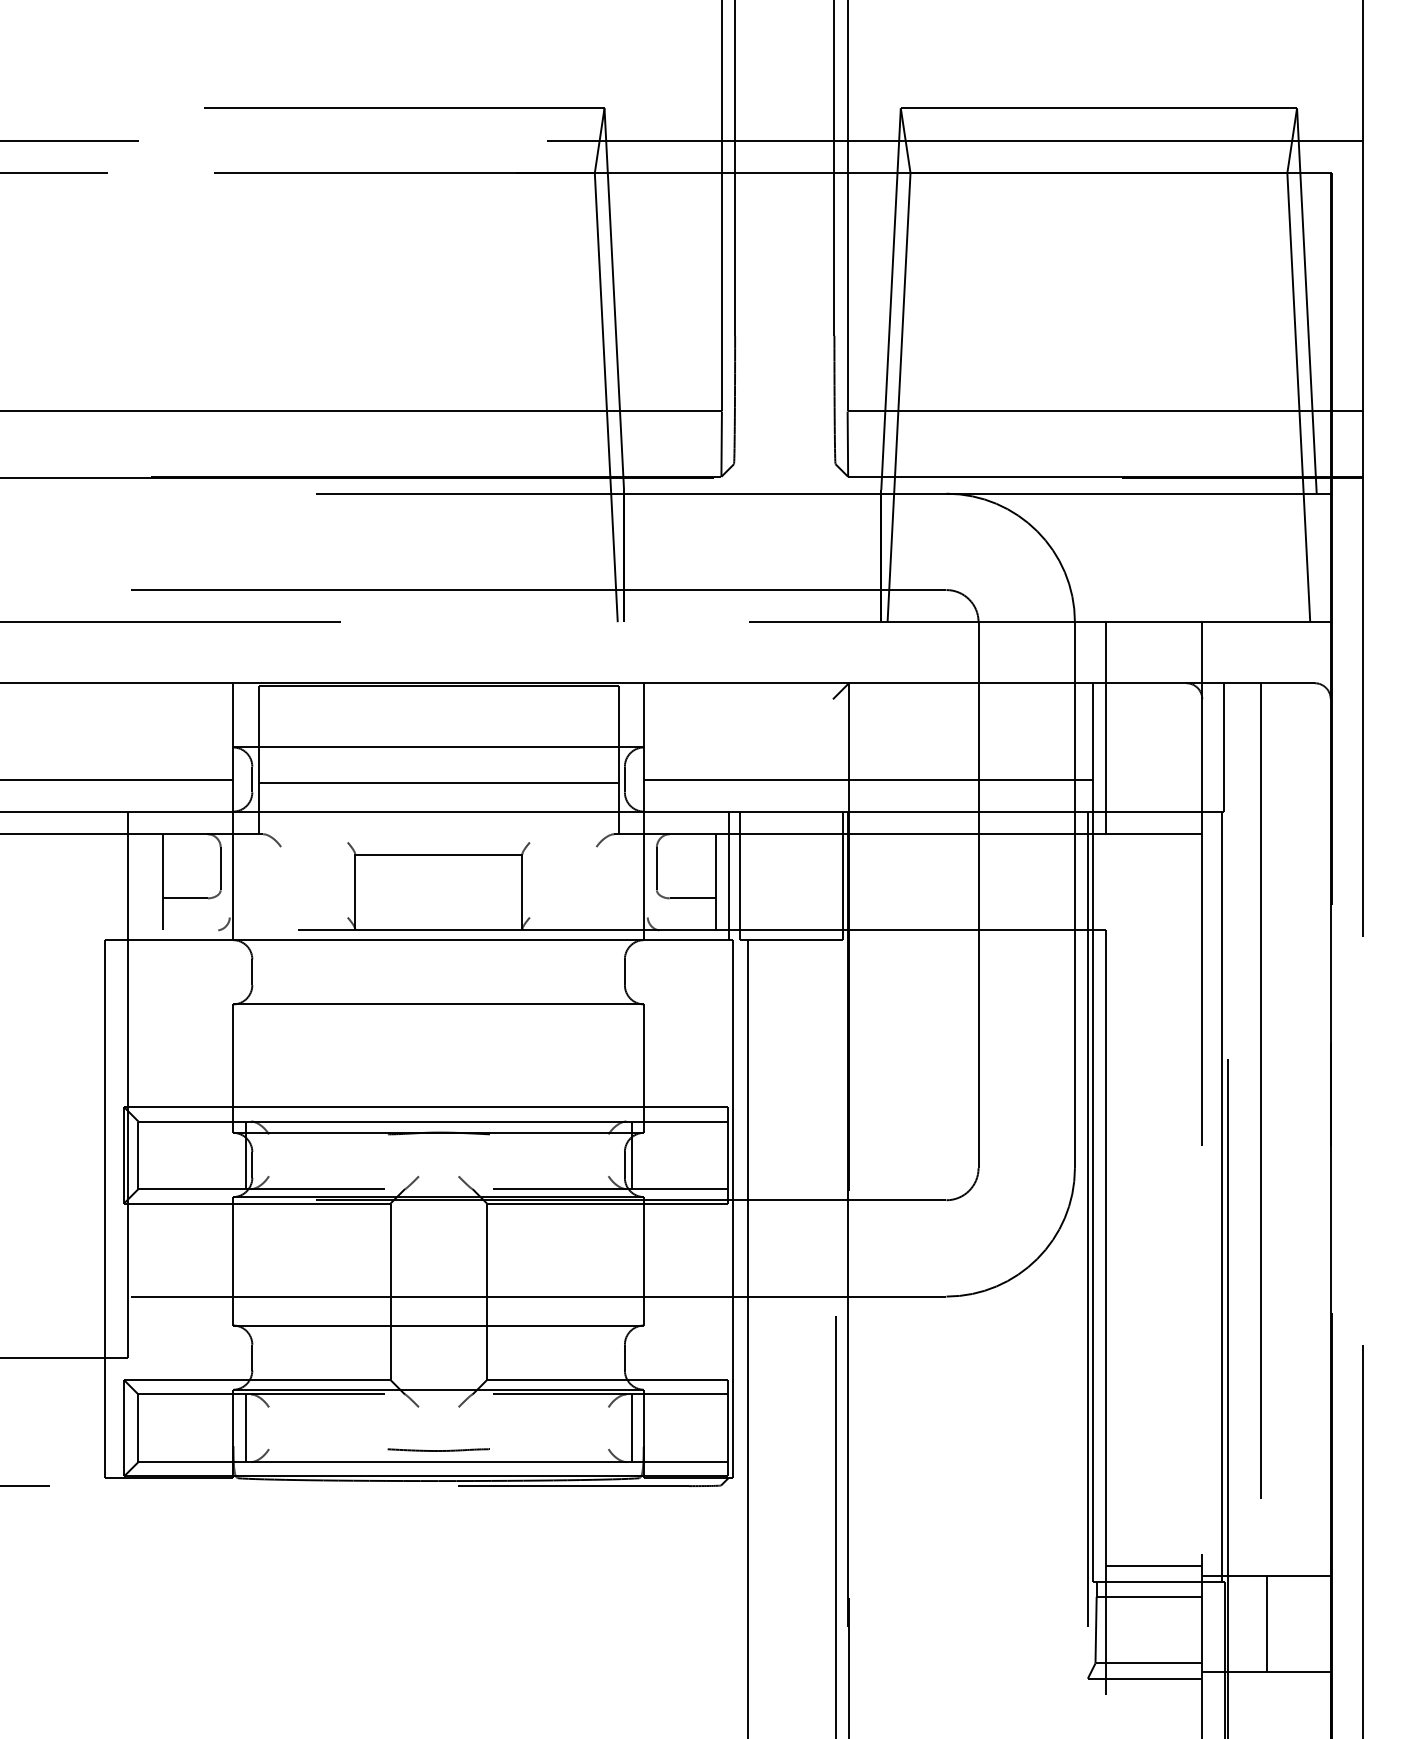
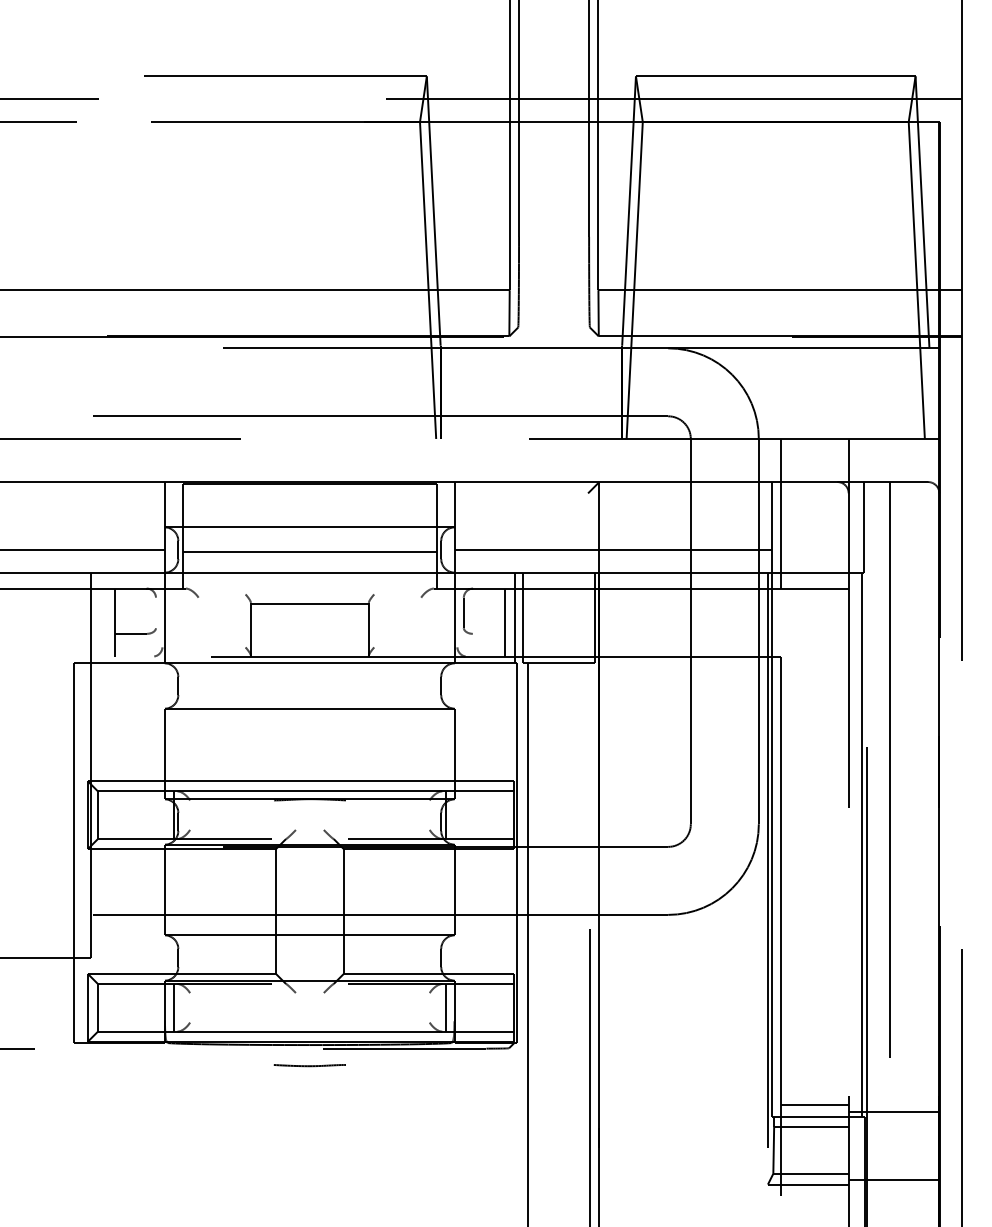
line: (220, 868) -> (155, 612), removed
line: (692, 898) -> (488, 633), removed
line: (438, 1450) -> (309, 1065), moved
line: (1266, 1623) -> (894, 1145), removed

